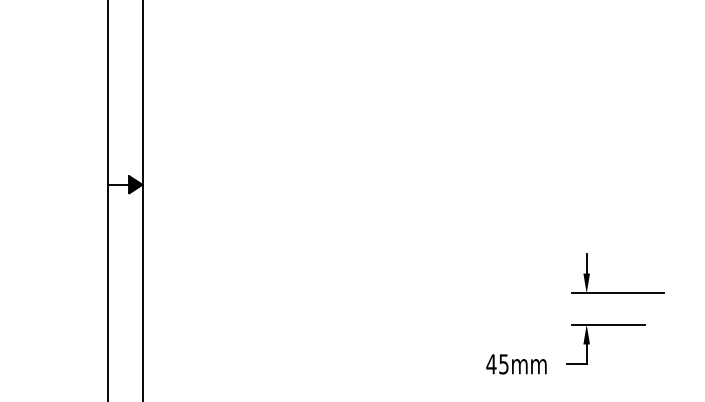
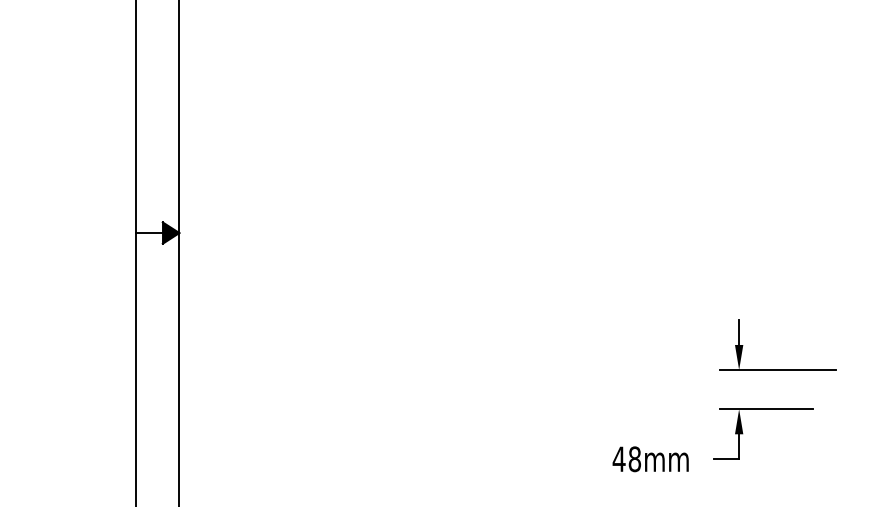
text: (503, 364) -> (634, 459), 45mm -> 48mm

